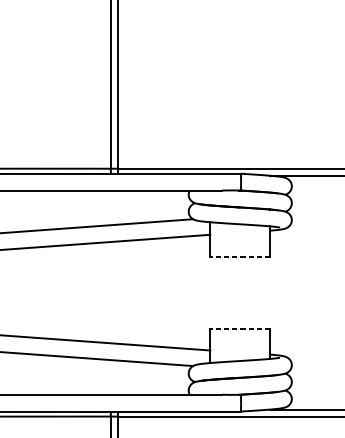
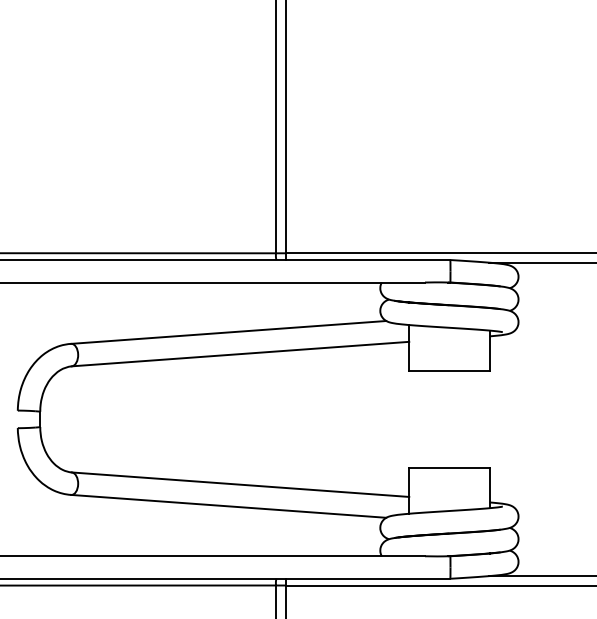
line: (239, 256) -> (448, 371), dashed -> solid
line: (239, 328) -> (448, 467), dashed -> solid

